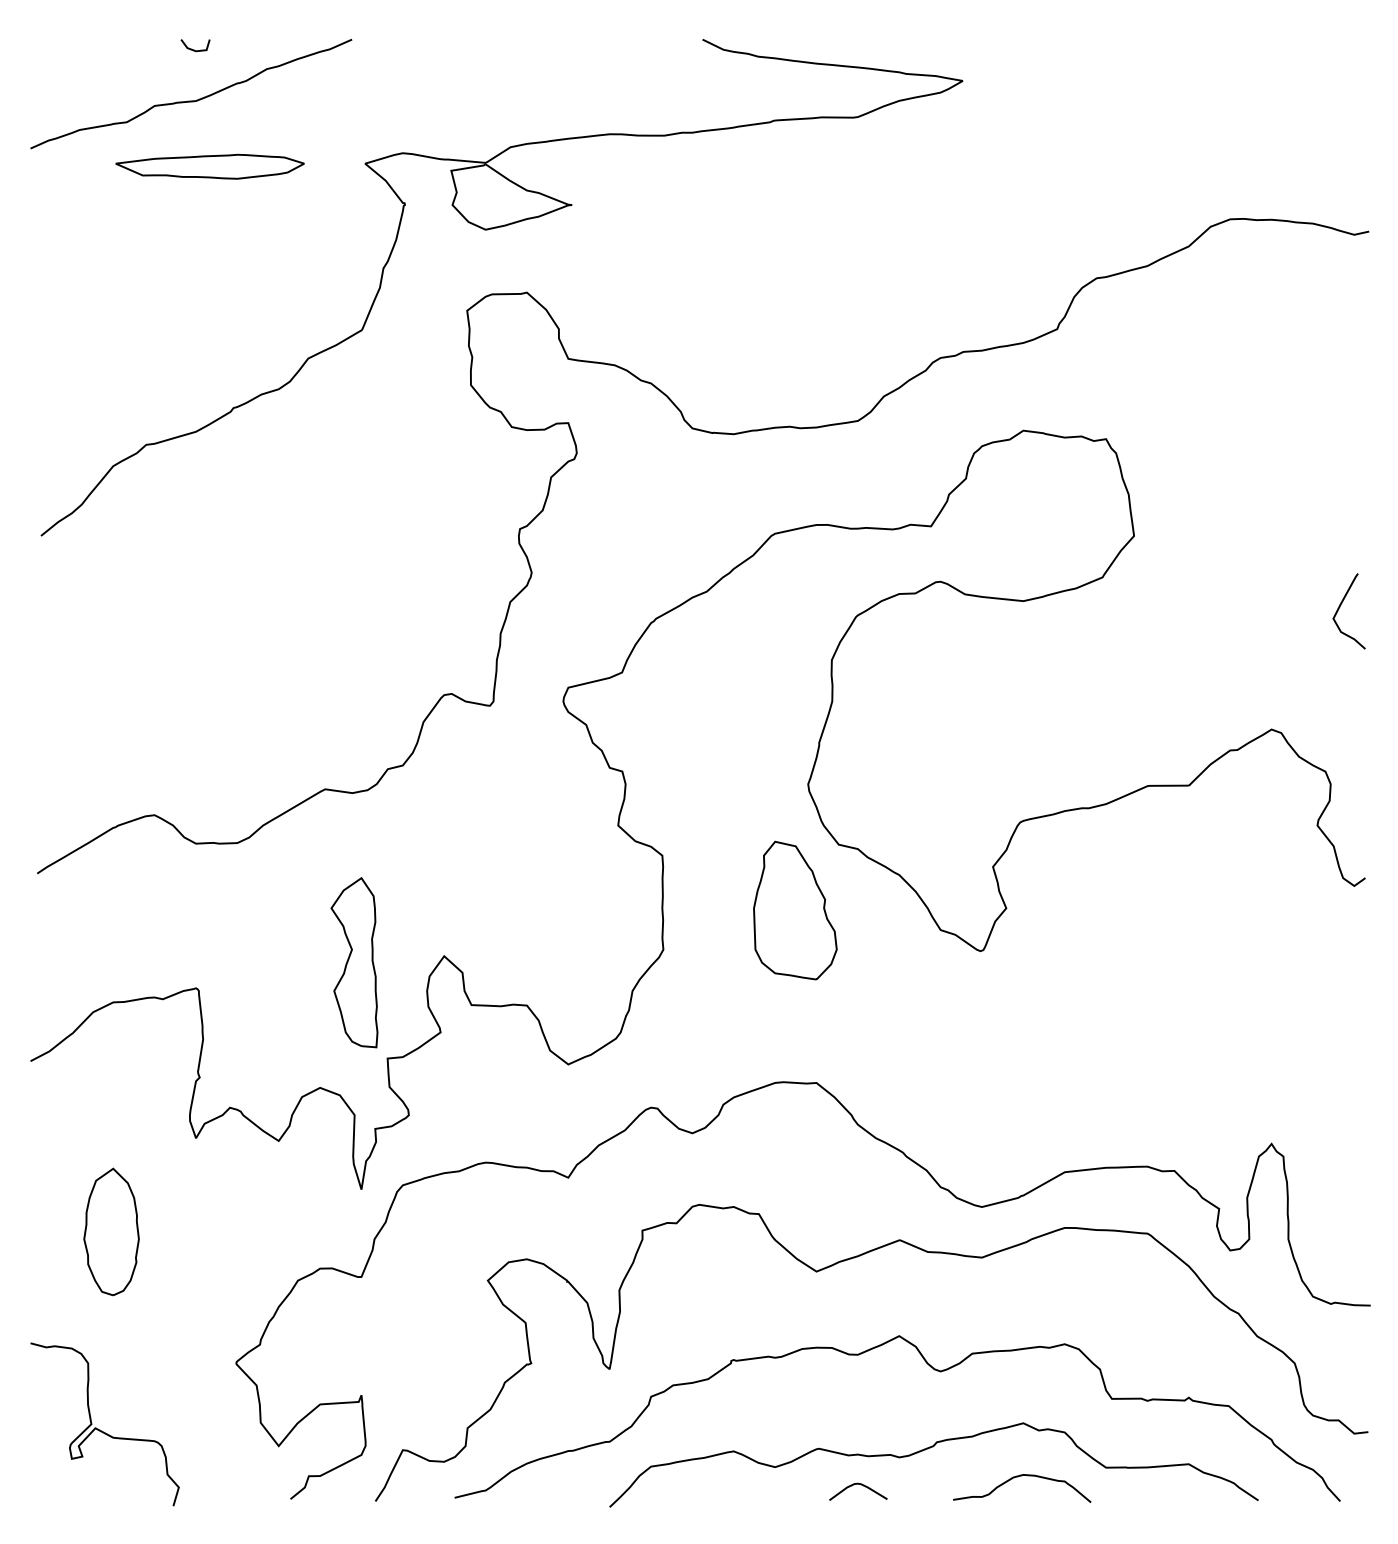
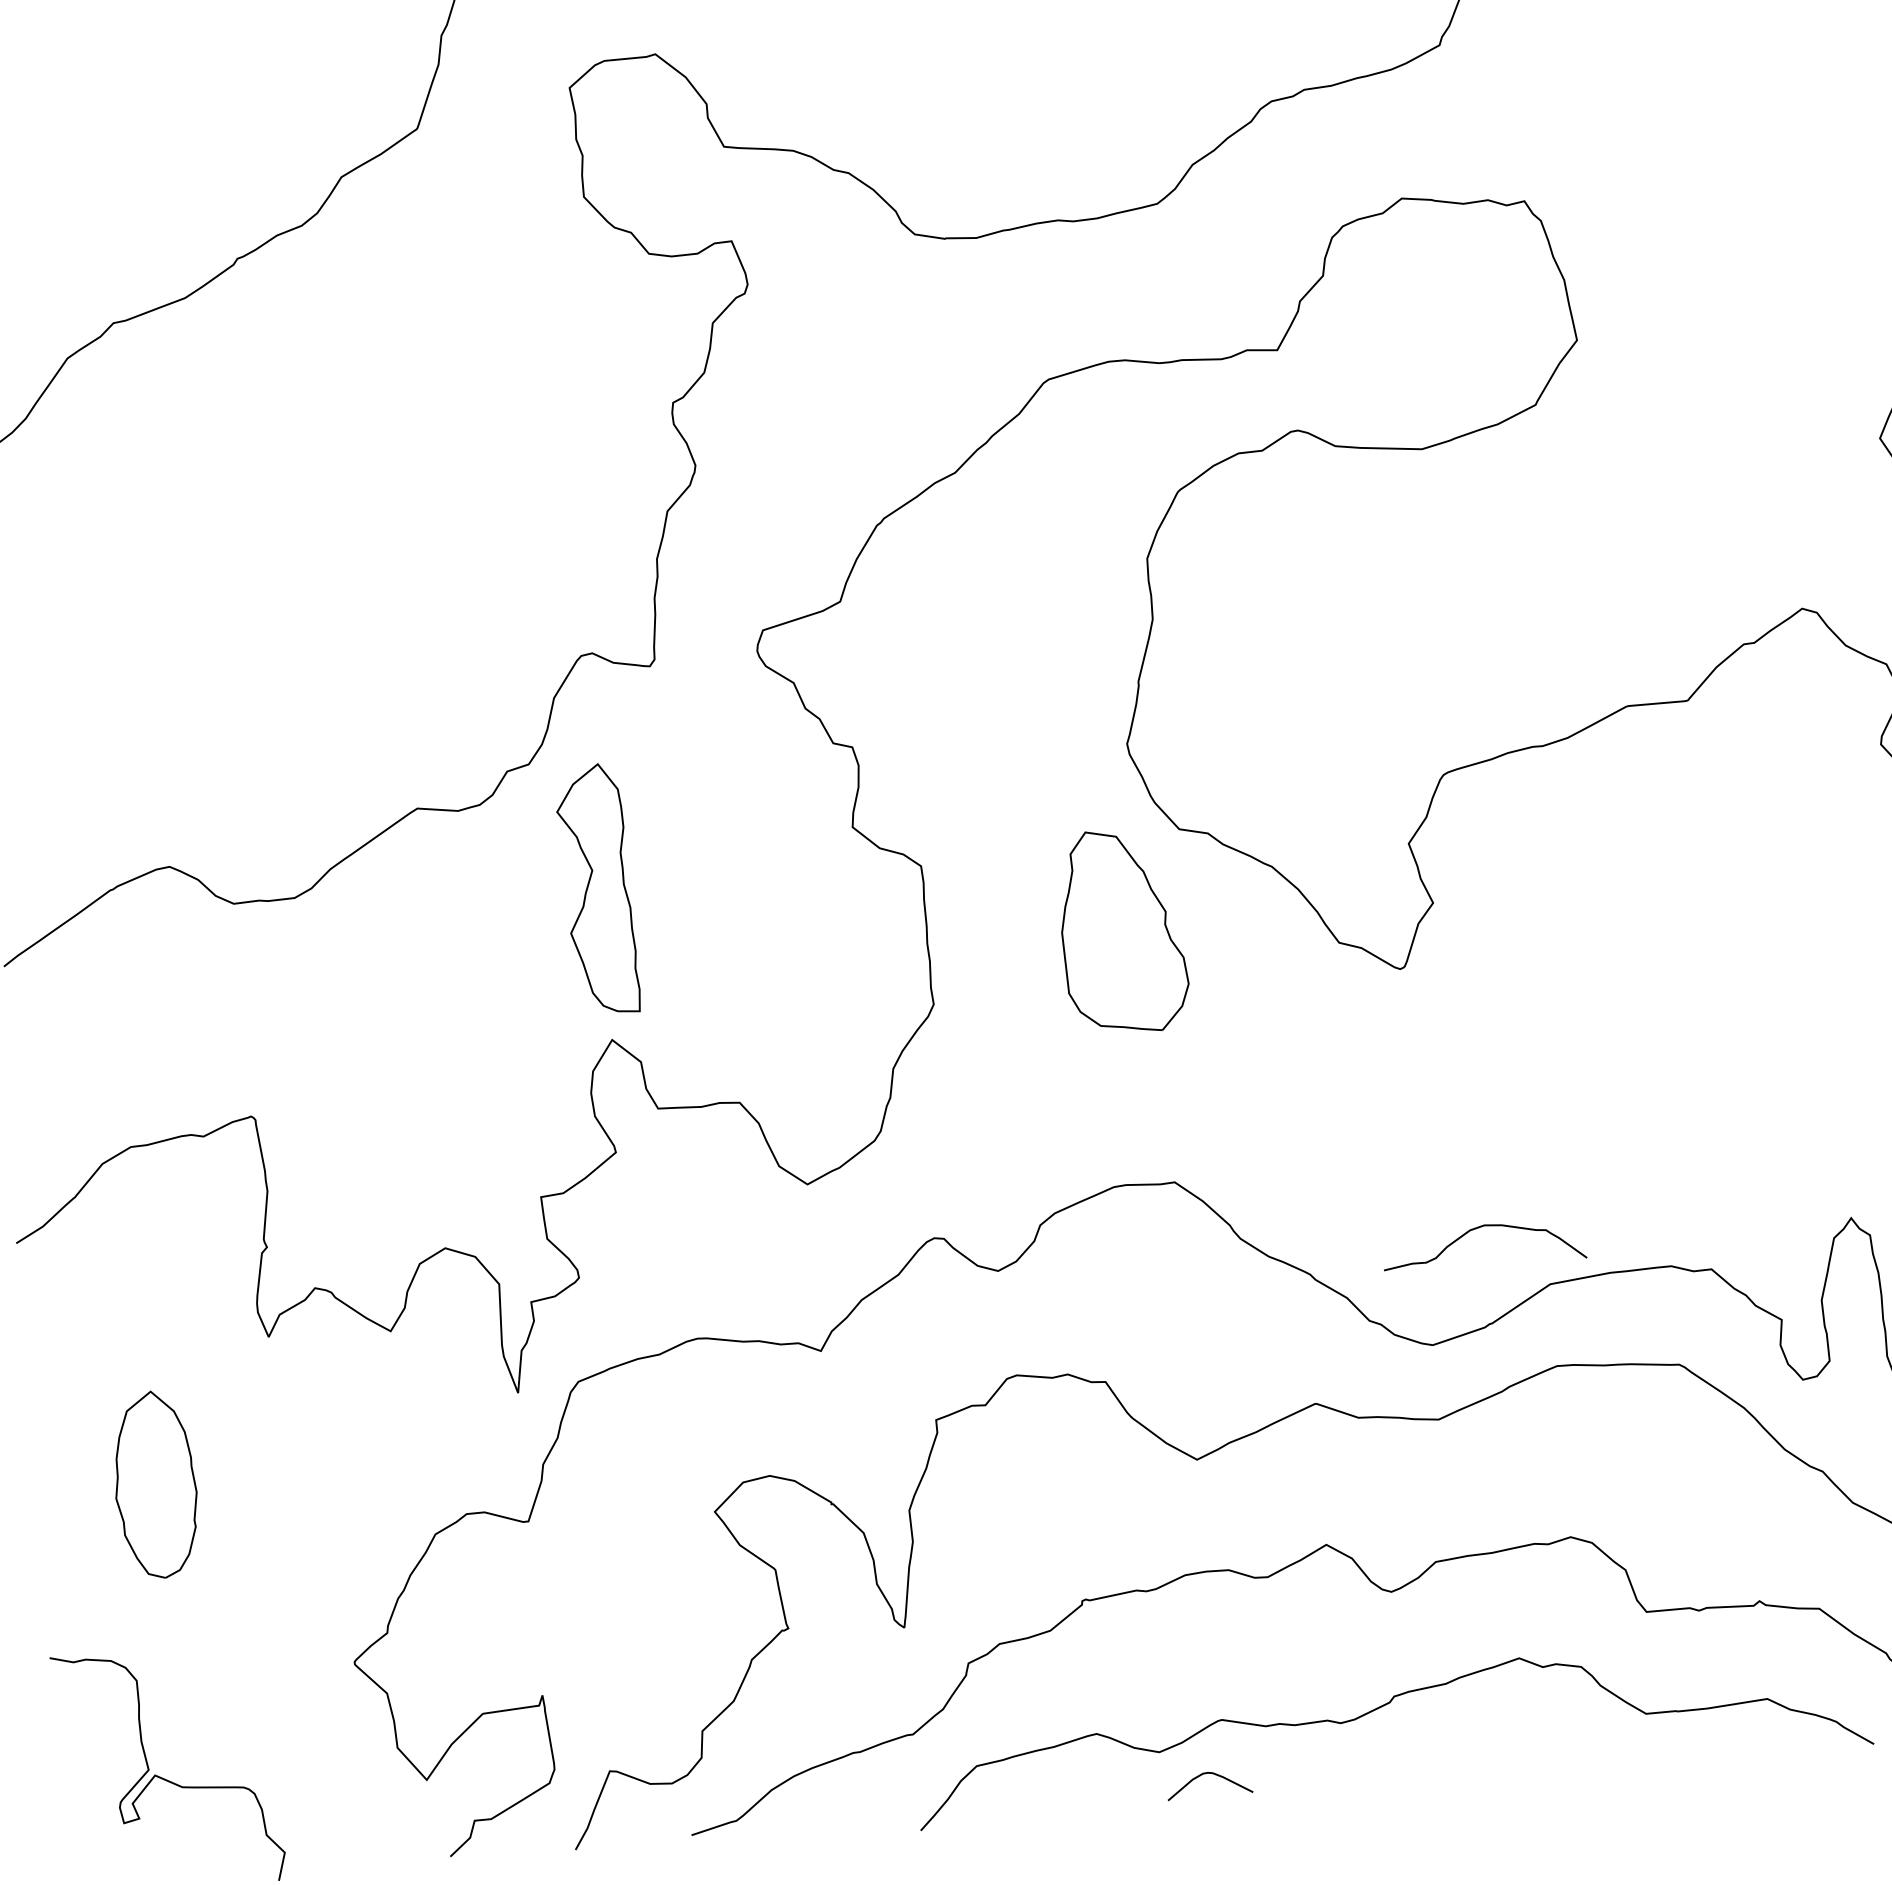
part: (354, 962) -> (597, 889), moved
curve: (1018, 1477) -> (1477, 1229), moved
curve: (861, 1485) -> (1213, 1775), moved

